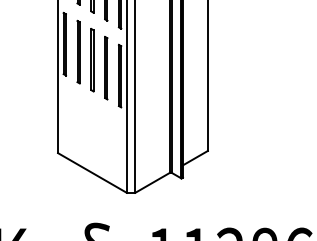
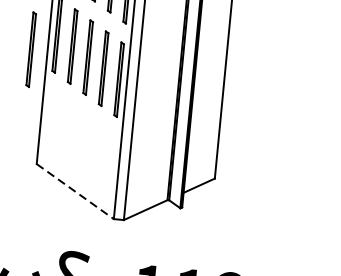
line: (44, 58) -> (31, 50), added
line: (92, 173) -> (75, 192), solid -> dashed

